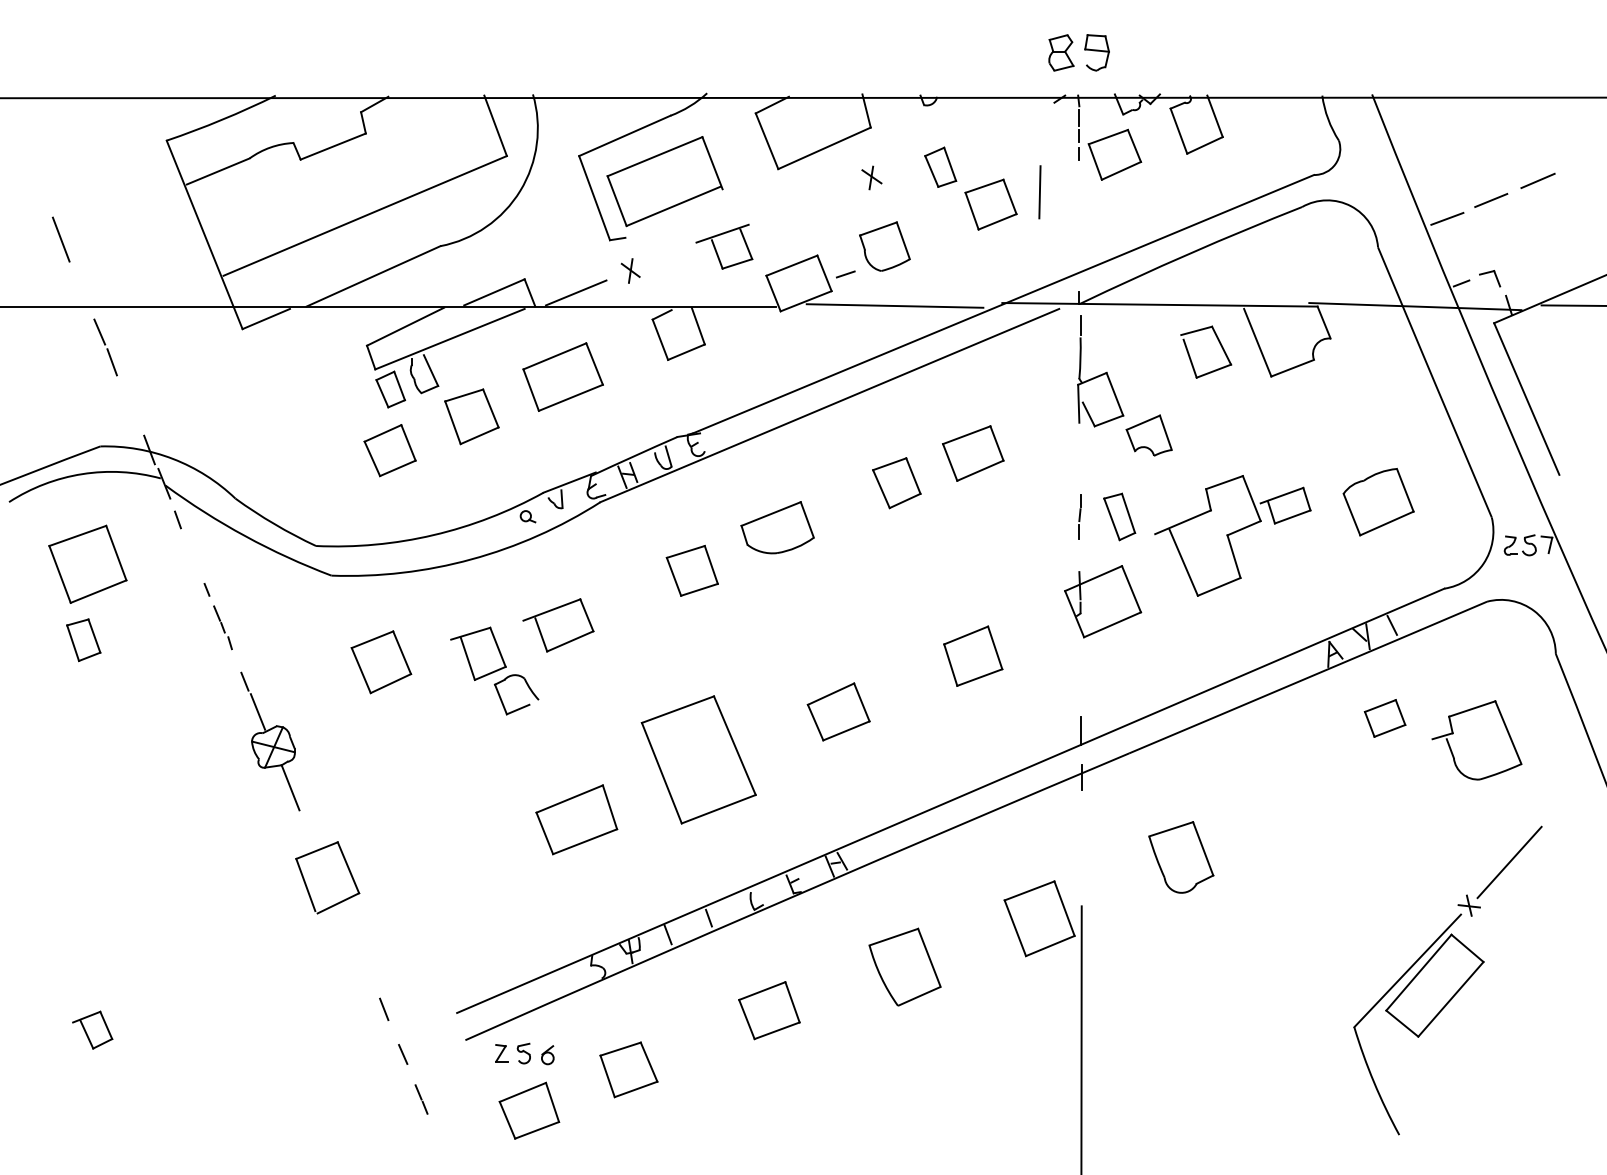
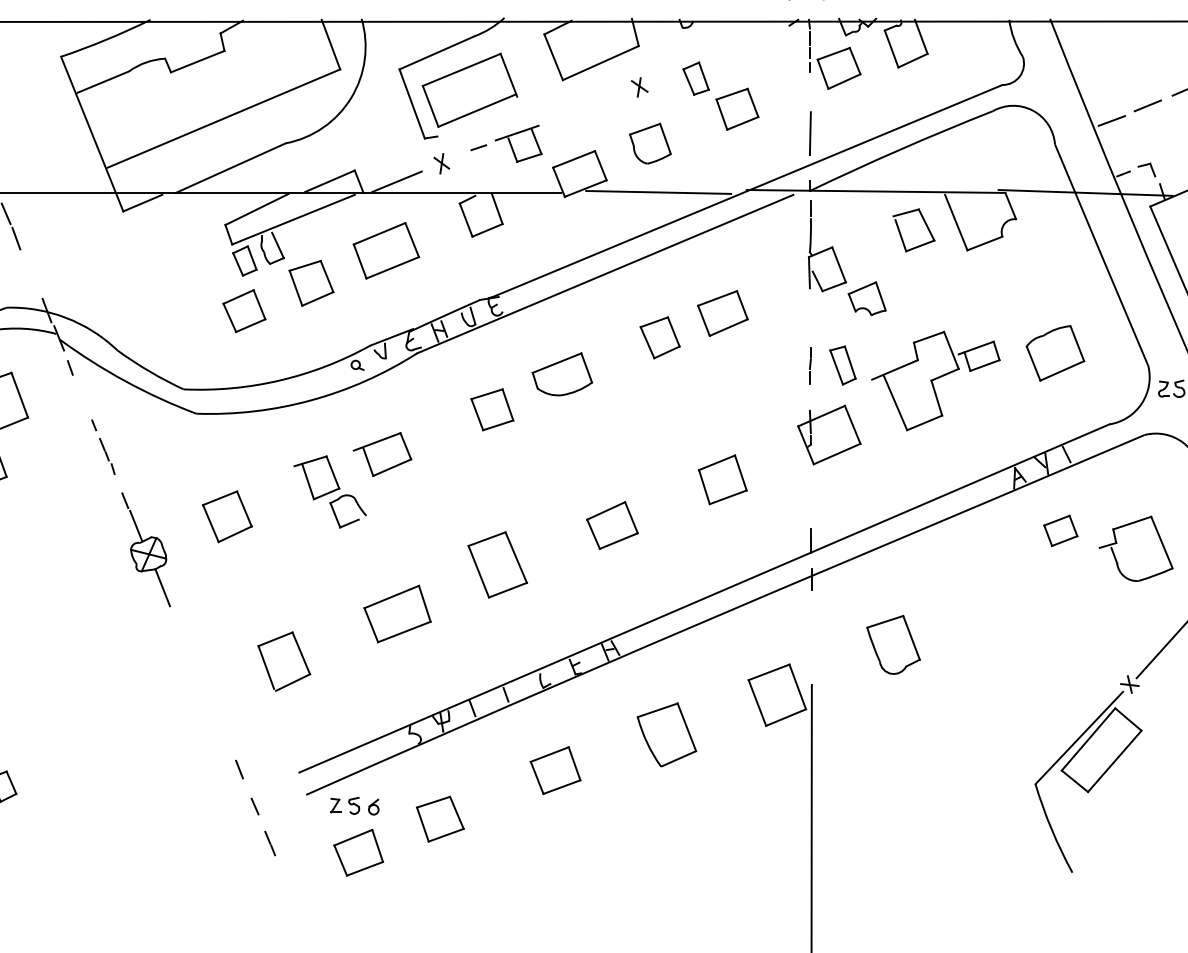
line: (1039, 192) -> (810, 133), moved
line: (845, 274) -> (478, 147), moved
part: (381, 662) -> (227, 516), moved
part: (698, 759) -> (497, 564), size x0.62
part: (327, 877) -> (284, 661), moved

